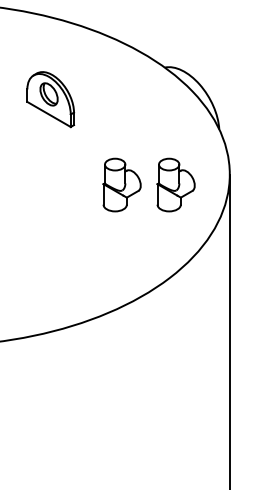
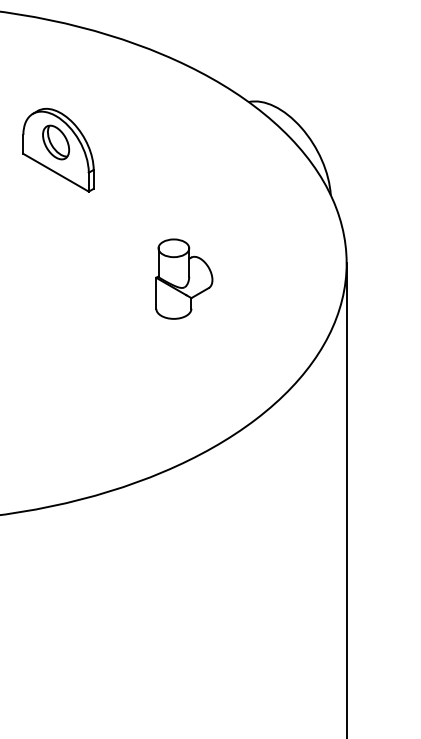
part: (50, 99) -> (58, 150), moved
part: (175, 184) -> (264, 278), removed

